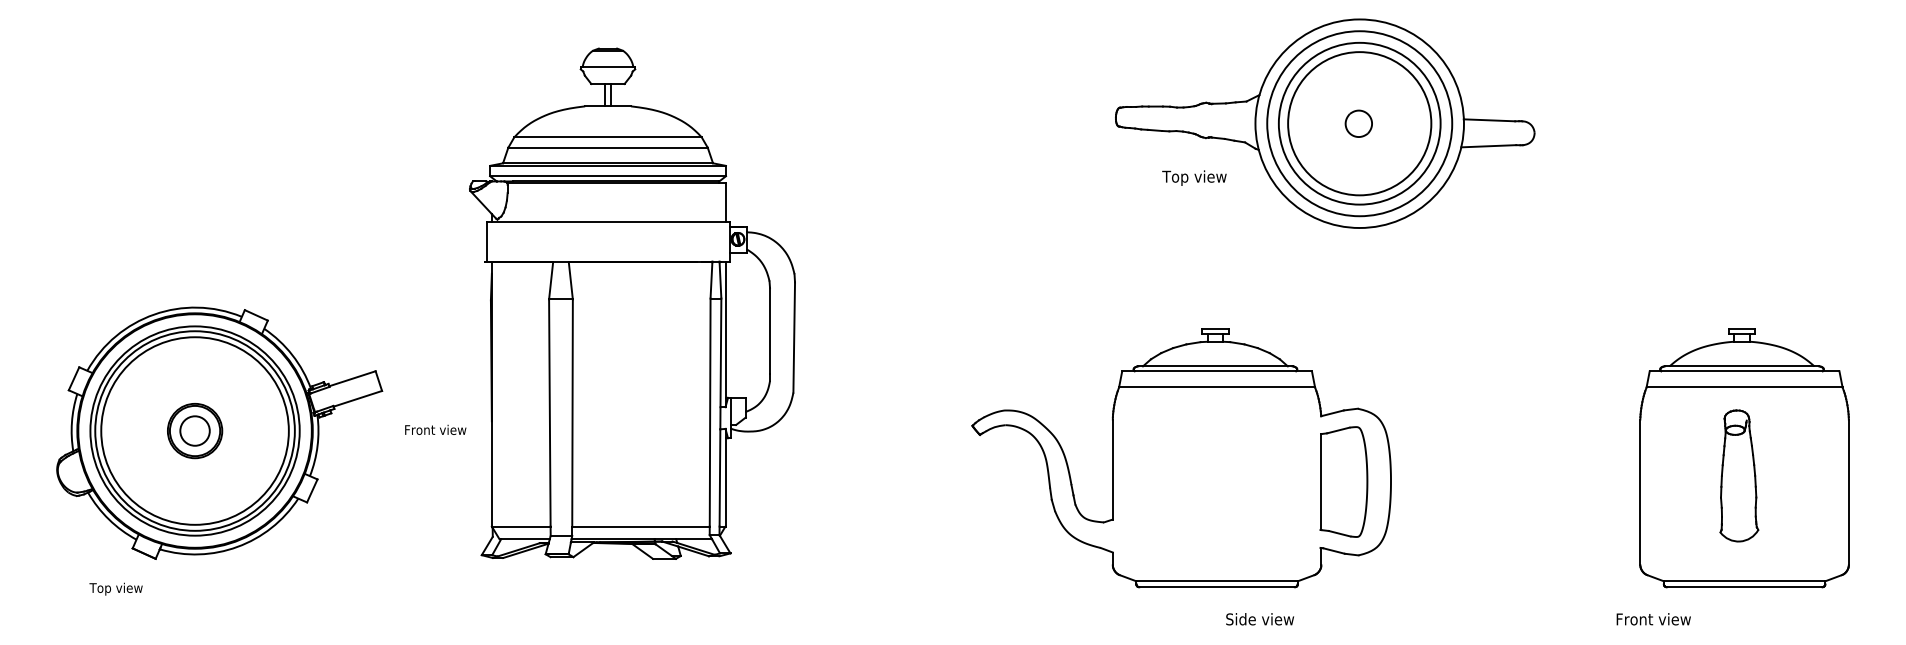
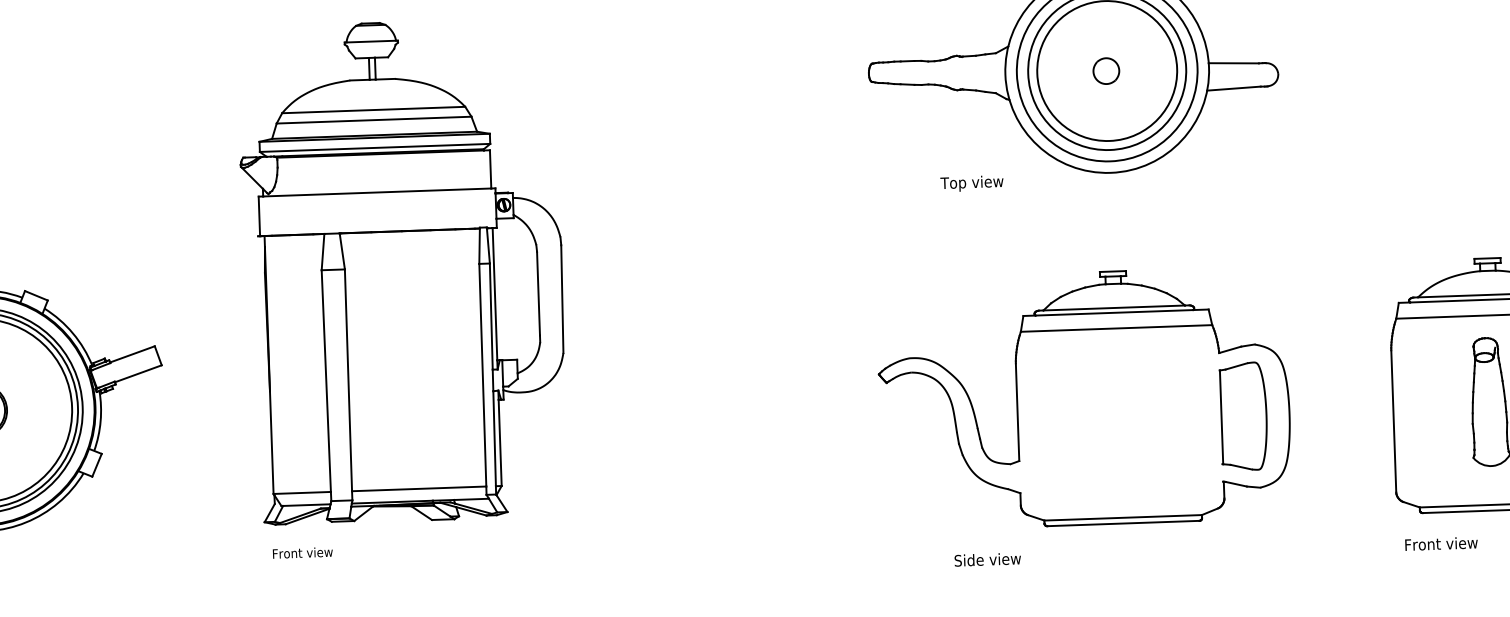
text: (1194, 177) -> (972, 183), moved
text: (435, 429) -> (302, 552), moved
part: (1181, 458) -> (1084, 399), moved
text: (1260, 619) -> (988, 559), moved
text: (1653, 619) -> (1441, 544), moved

